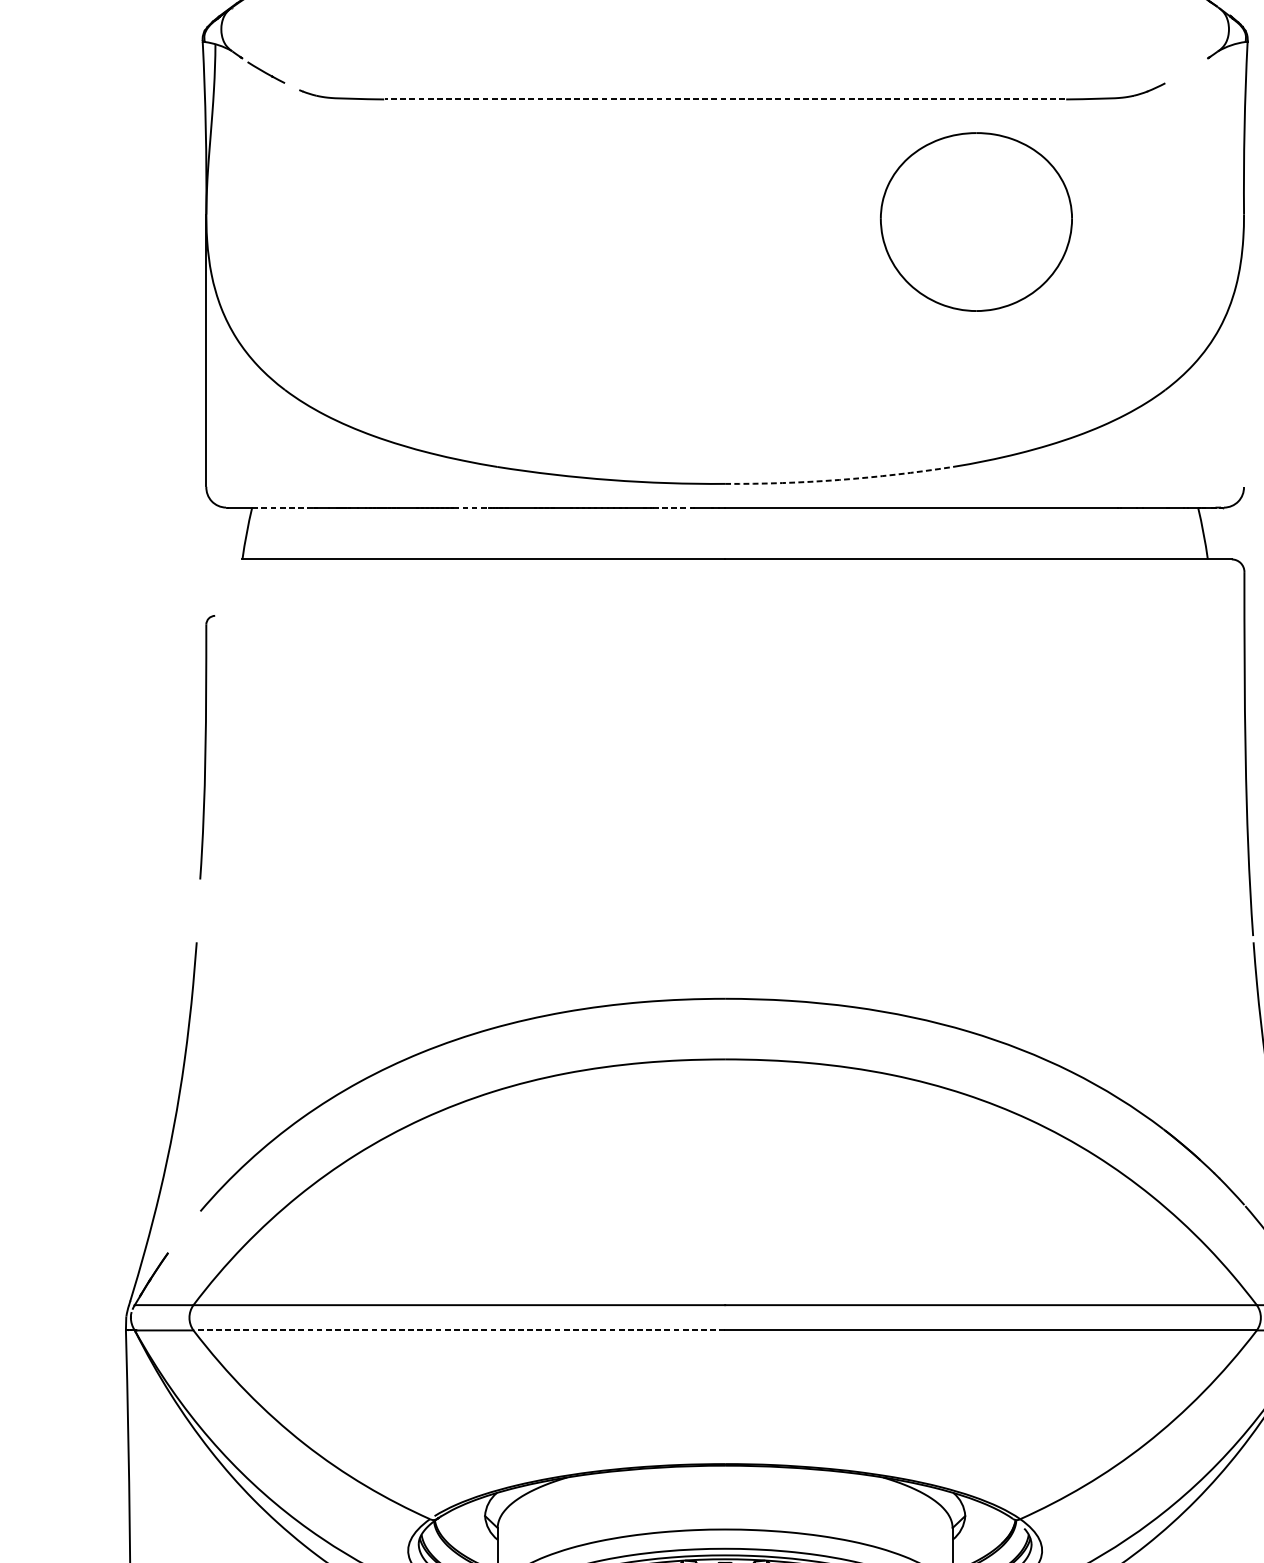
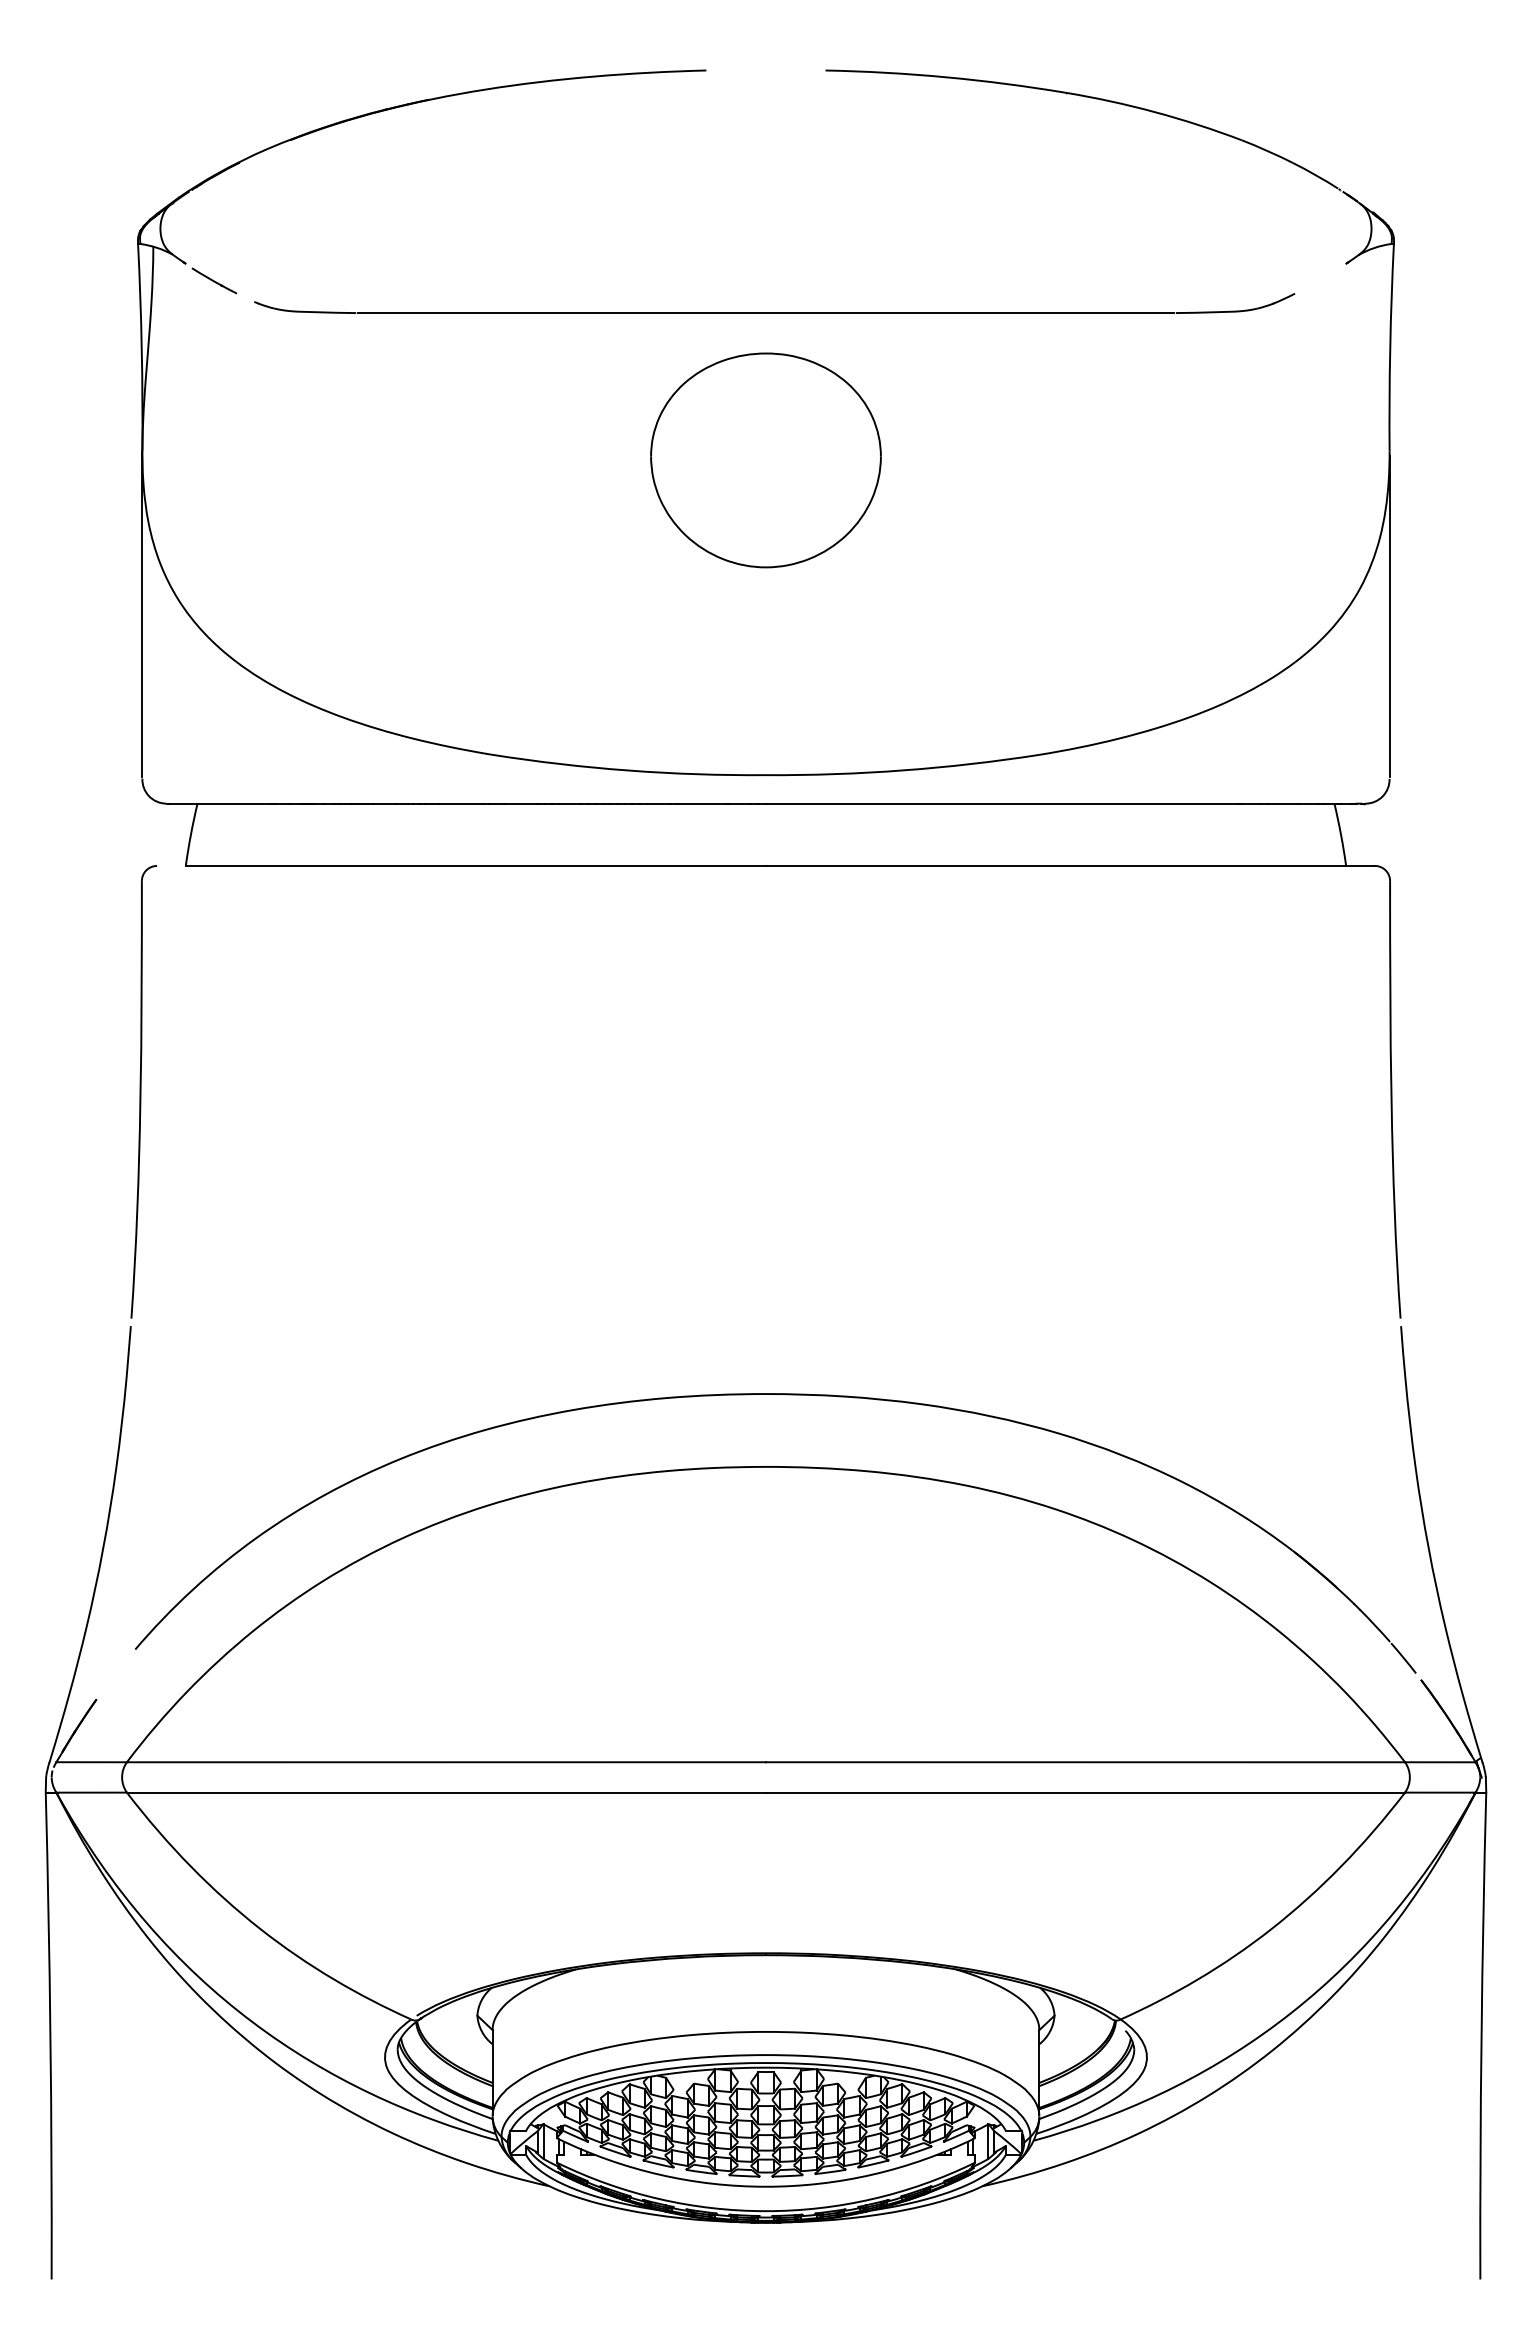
line: (724, 99) -> (765, 313), dashed -> solid
part: (976, 222) -> (765, 460), moved
line: (1243, 351) -> (1389, 616), added
arc: (839, 480) -> (903, 770), dashed -> solid
line: (282, 507) -> (234, 803), dashed -> solid
line: (471, 507) -> (461, 803), dashed -> solid
line: (672, 507) -> (702, 803), dashed -> solid
part: (207, 747) -> (143, 1091), size x1.43
line: (459, 1330) -> (446, 1792), dashed -> solid

